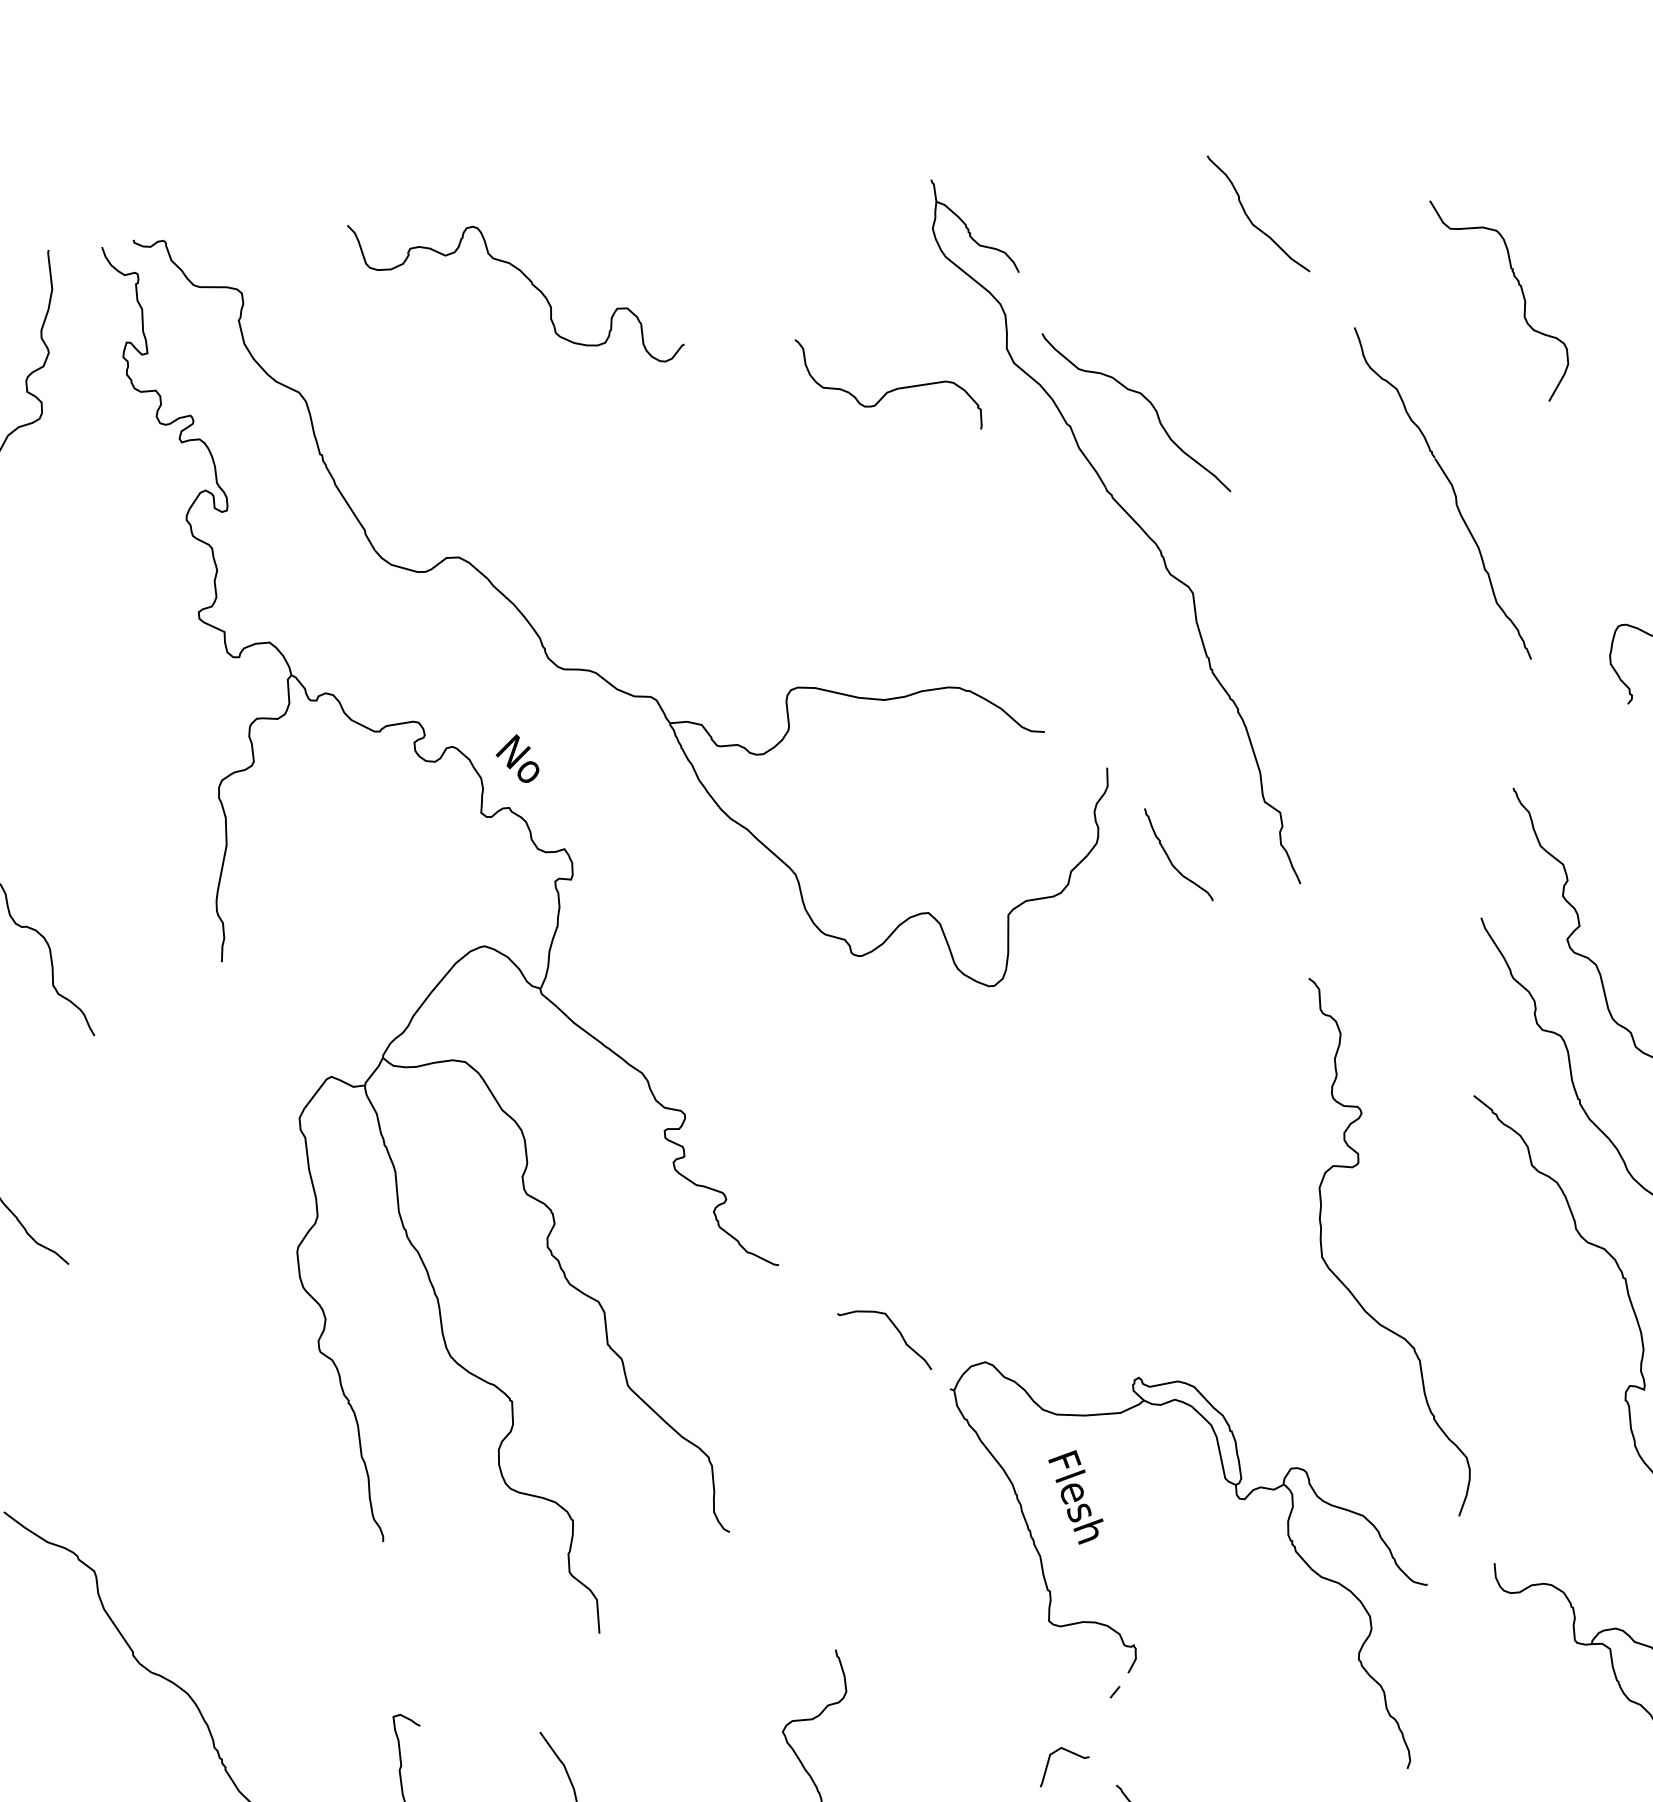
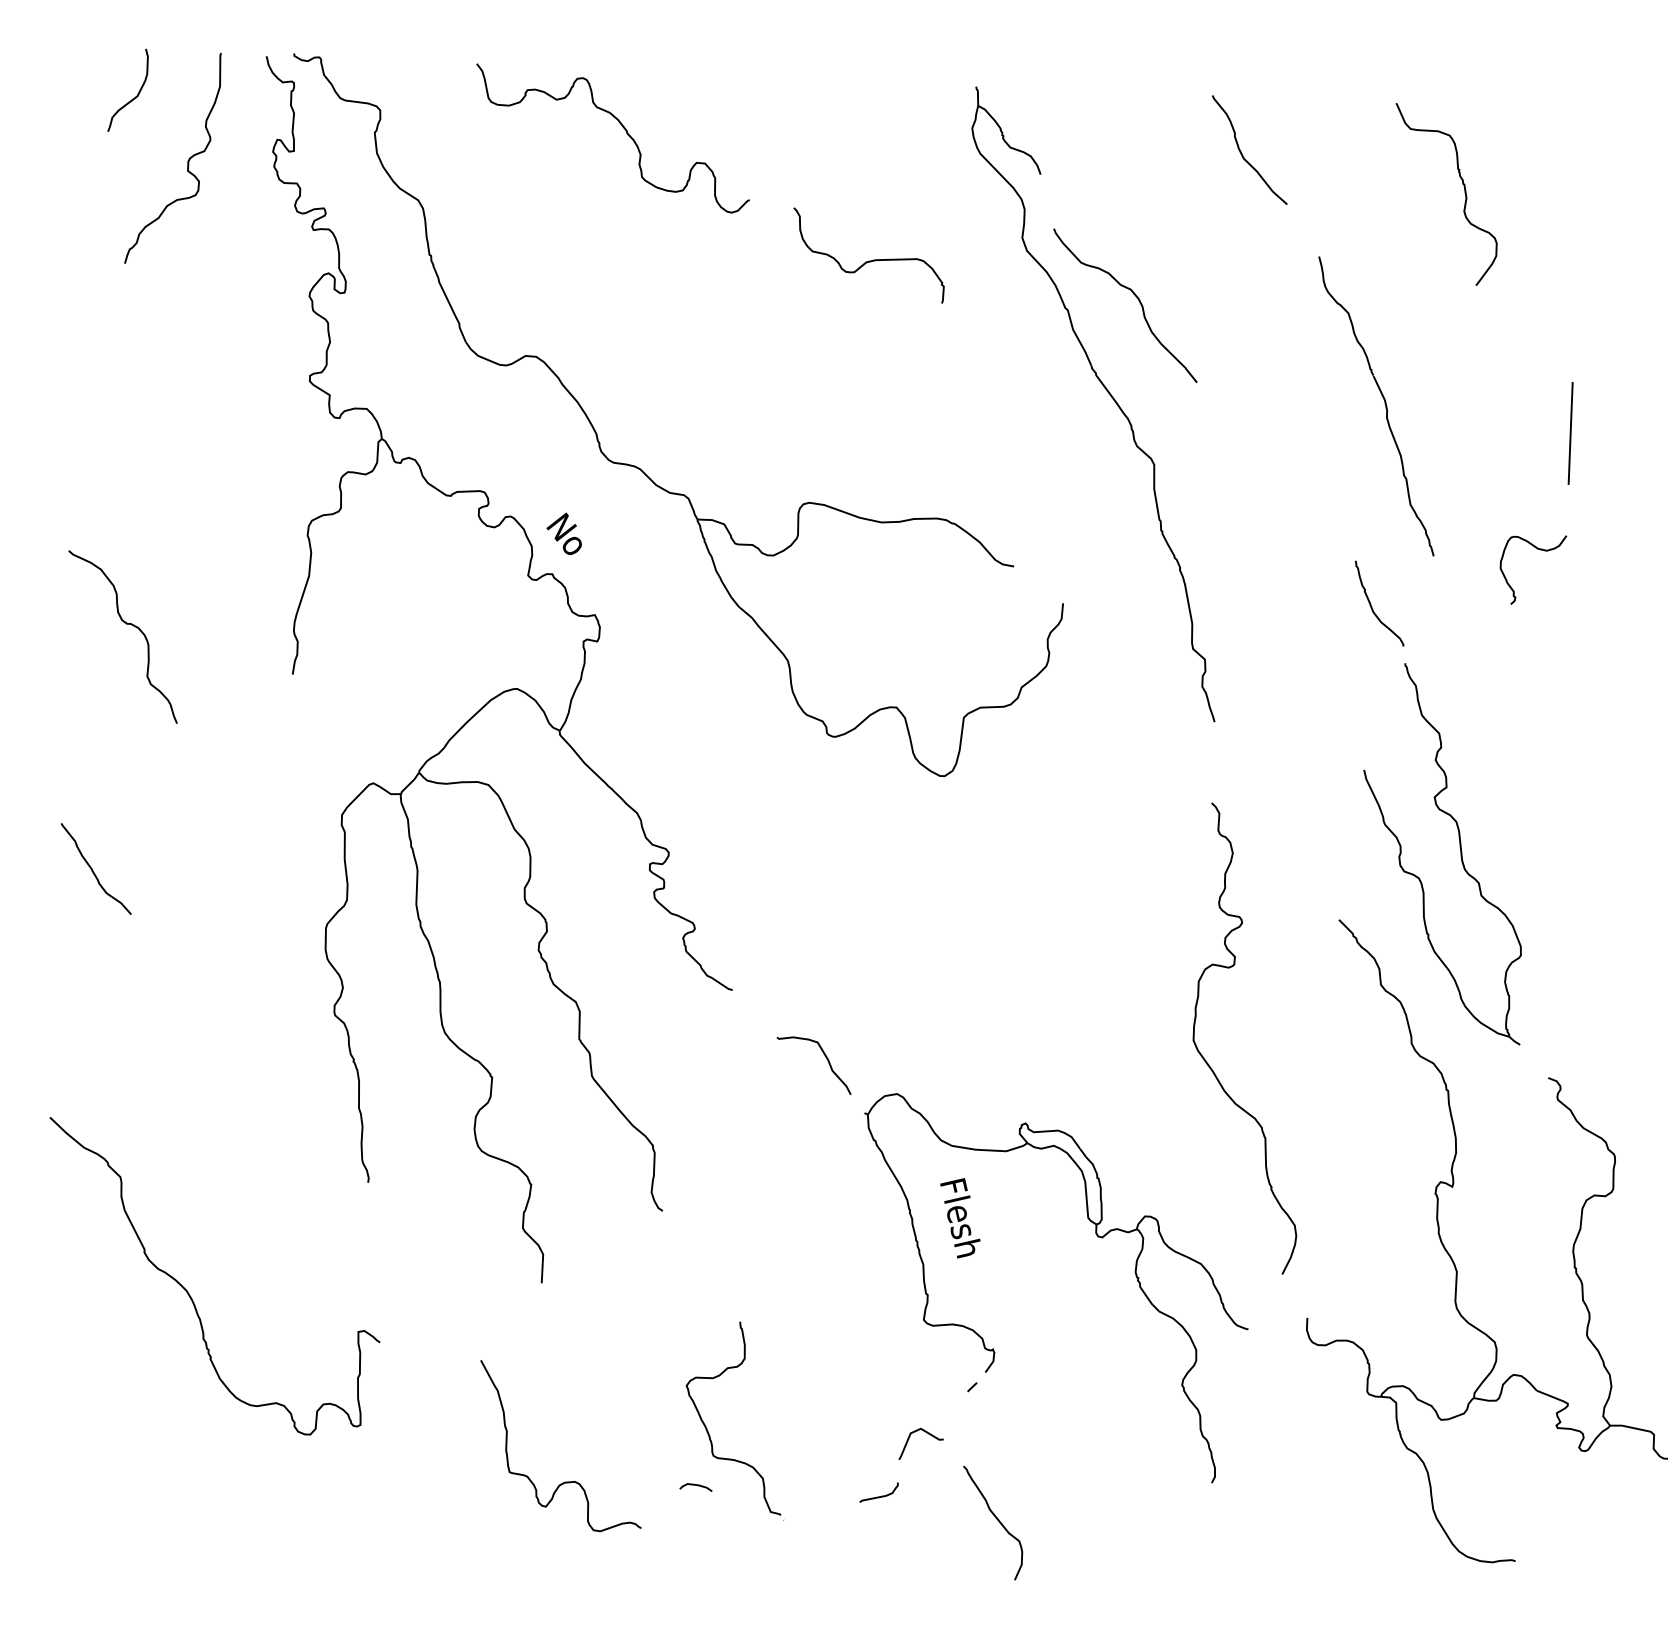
curve: (1522, 295) -> (1464, 193), moved
curve: (890, 389) -> (869, 260), moved
curve: (1170, 859) -> (1372, 606), moved

